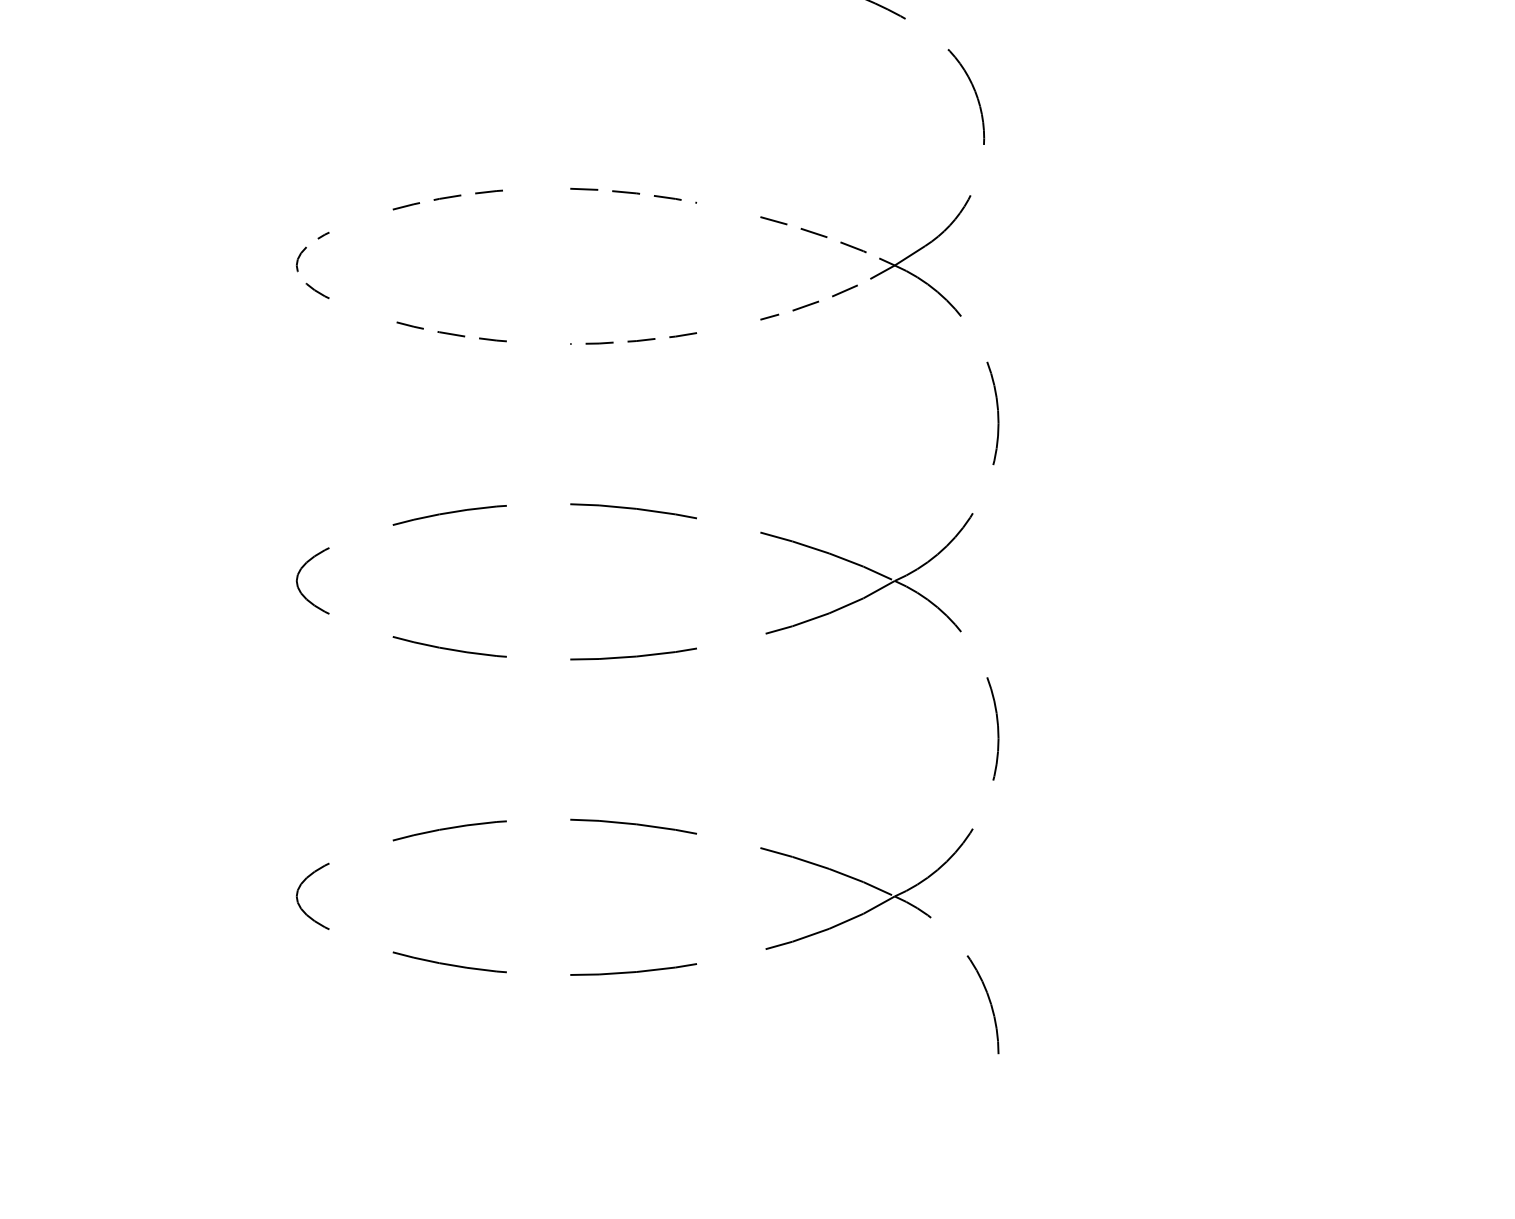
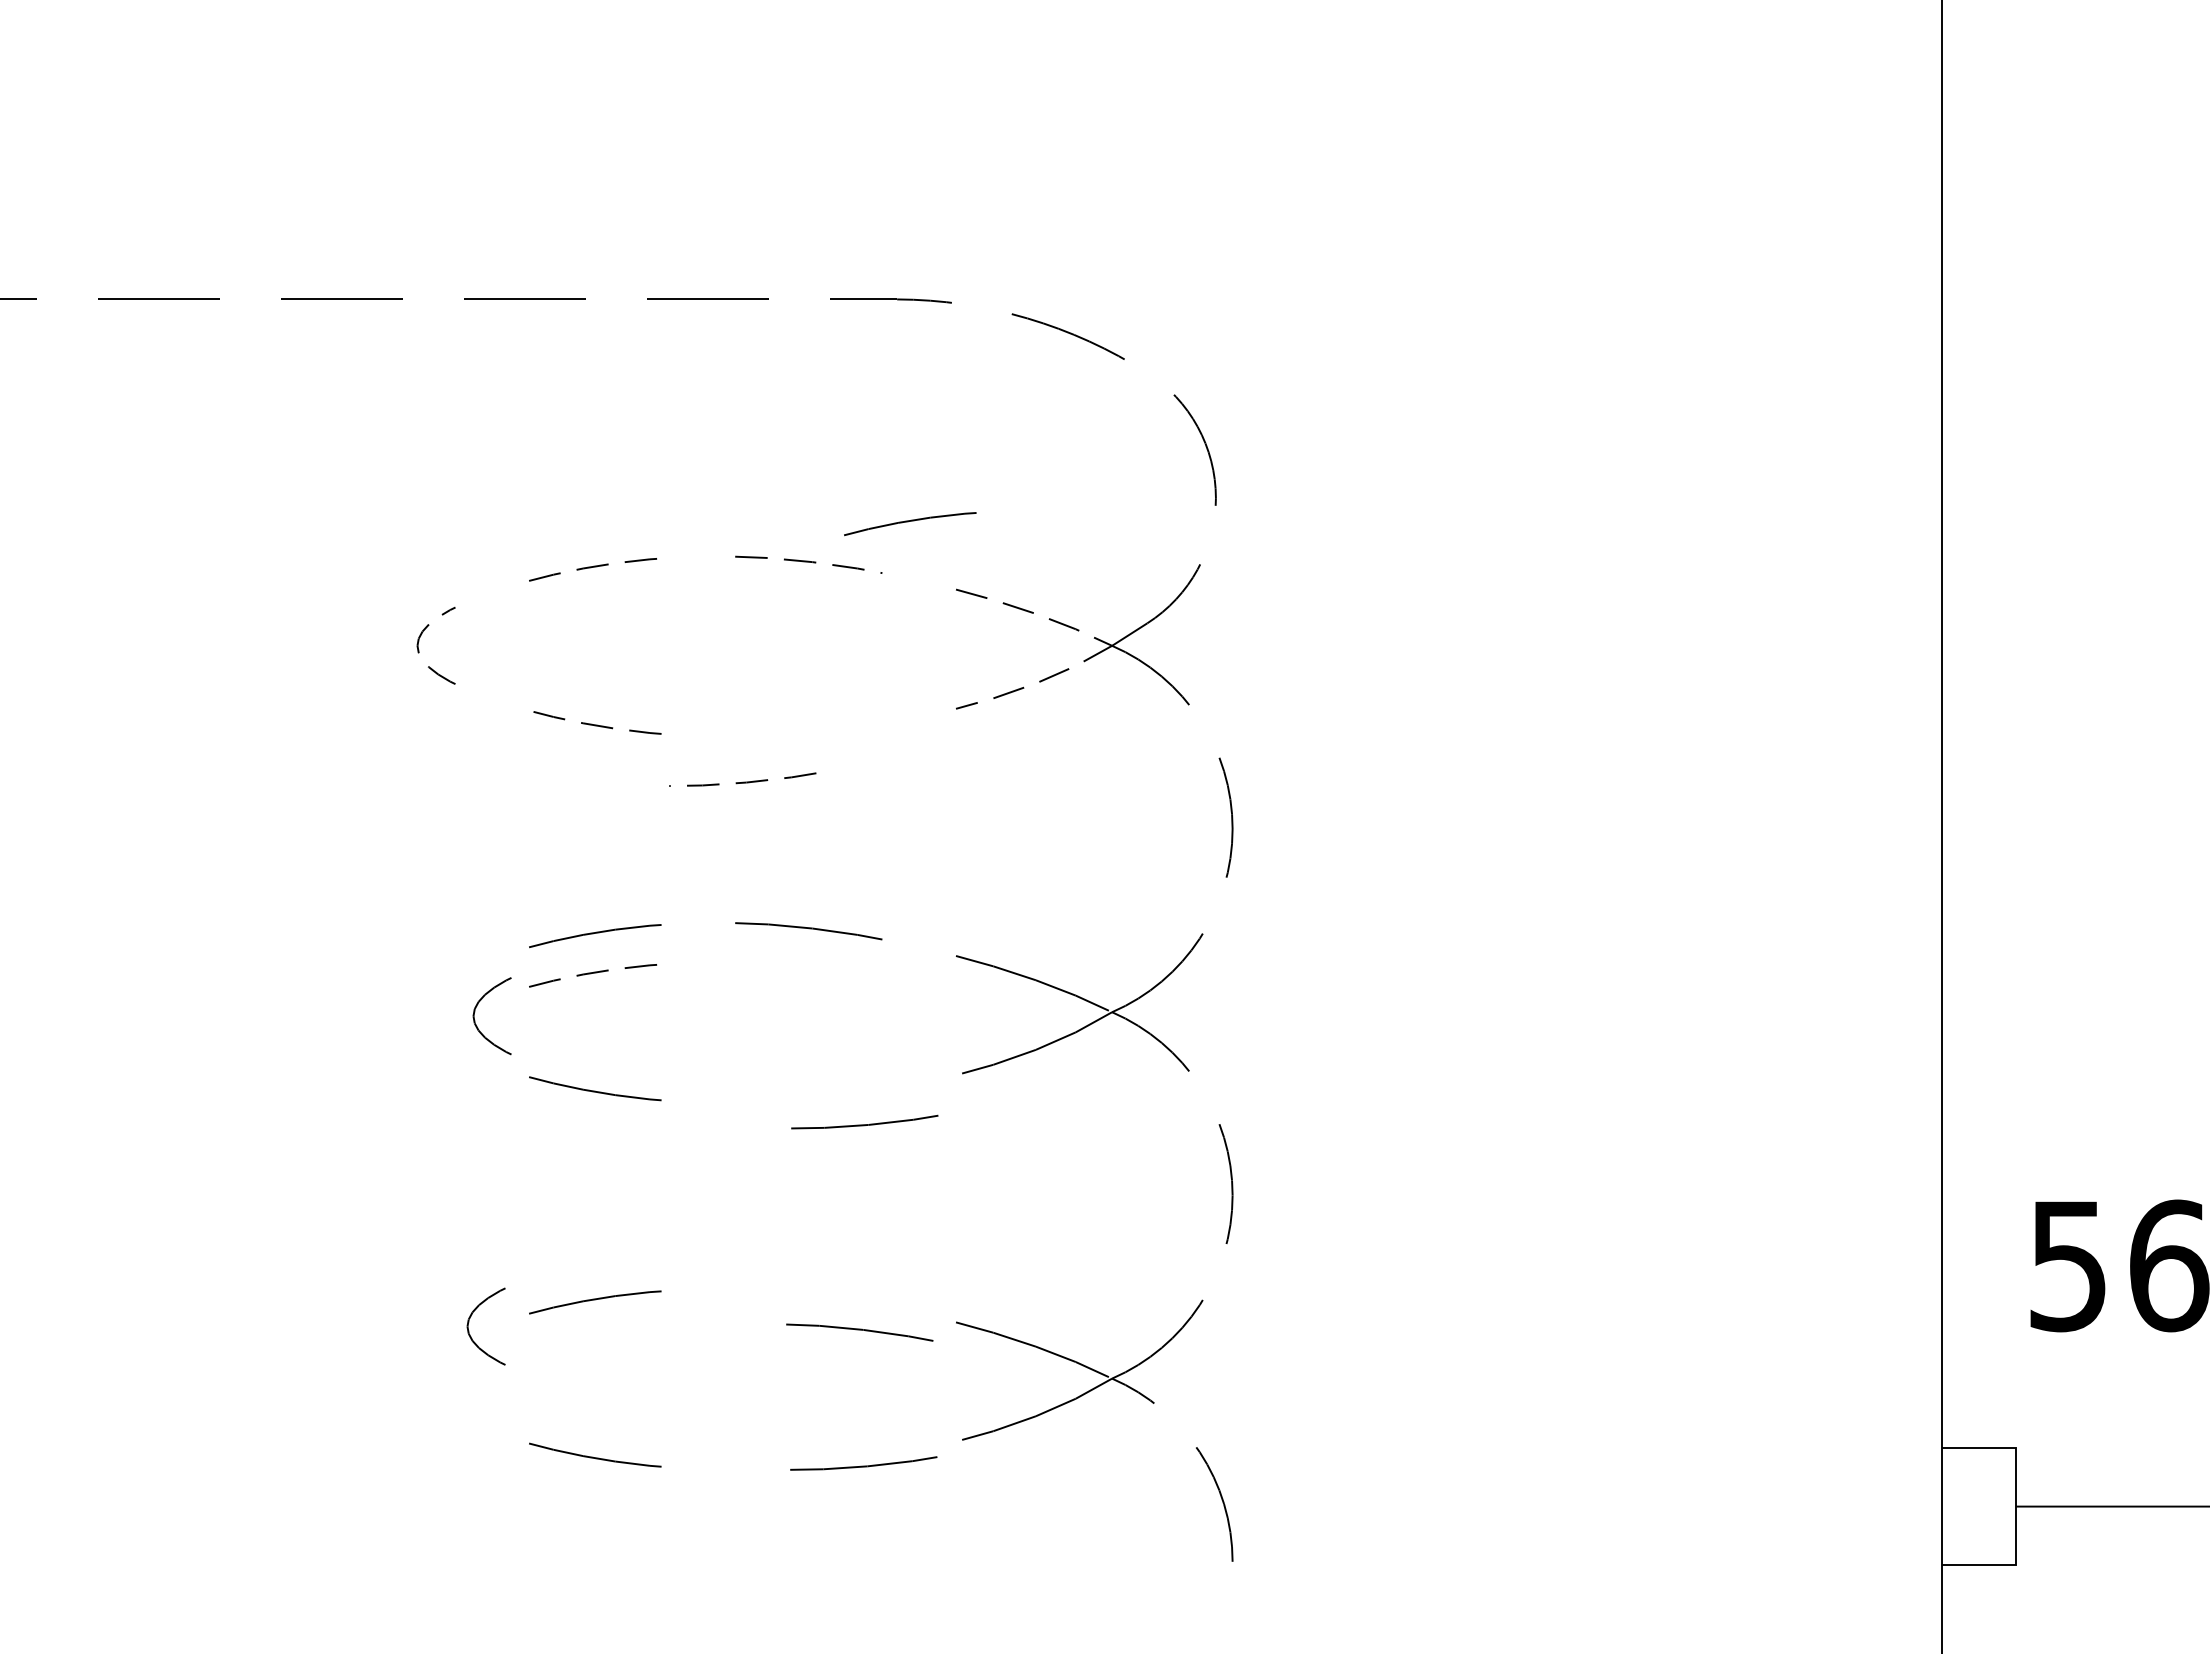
curve: (719, 159) -> (908, 522), added
line: (633, 340) -> (742, 781), moved
curve: (448, 547) -> (593, 973), added
curve: (298, 577) -> (475, 1012), moved
line: (633, 656) -> (864, 1124), moved
line: (633, 824) -> (859, 1330), moved
curve: (298, 892) -> (469, 1322), moved
line: (633, 971) -> (863, 1465), moved

